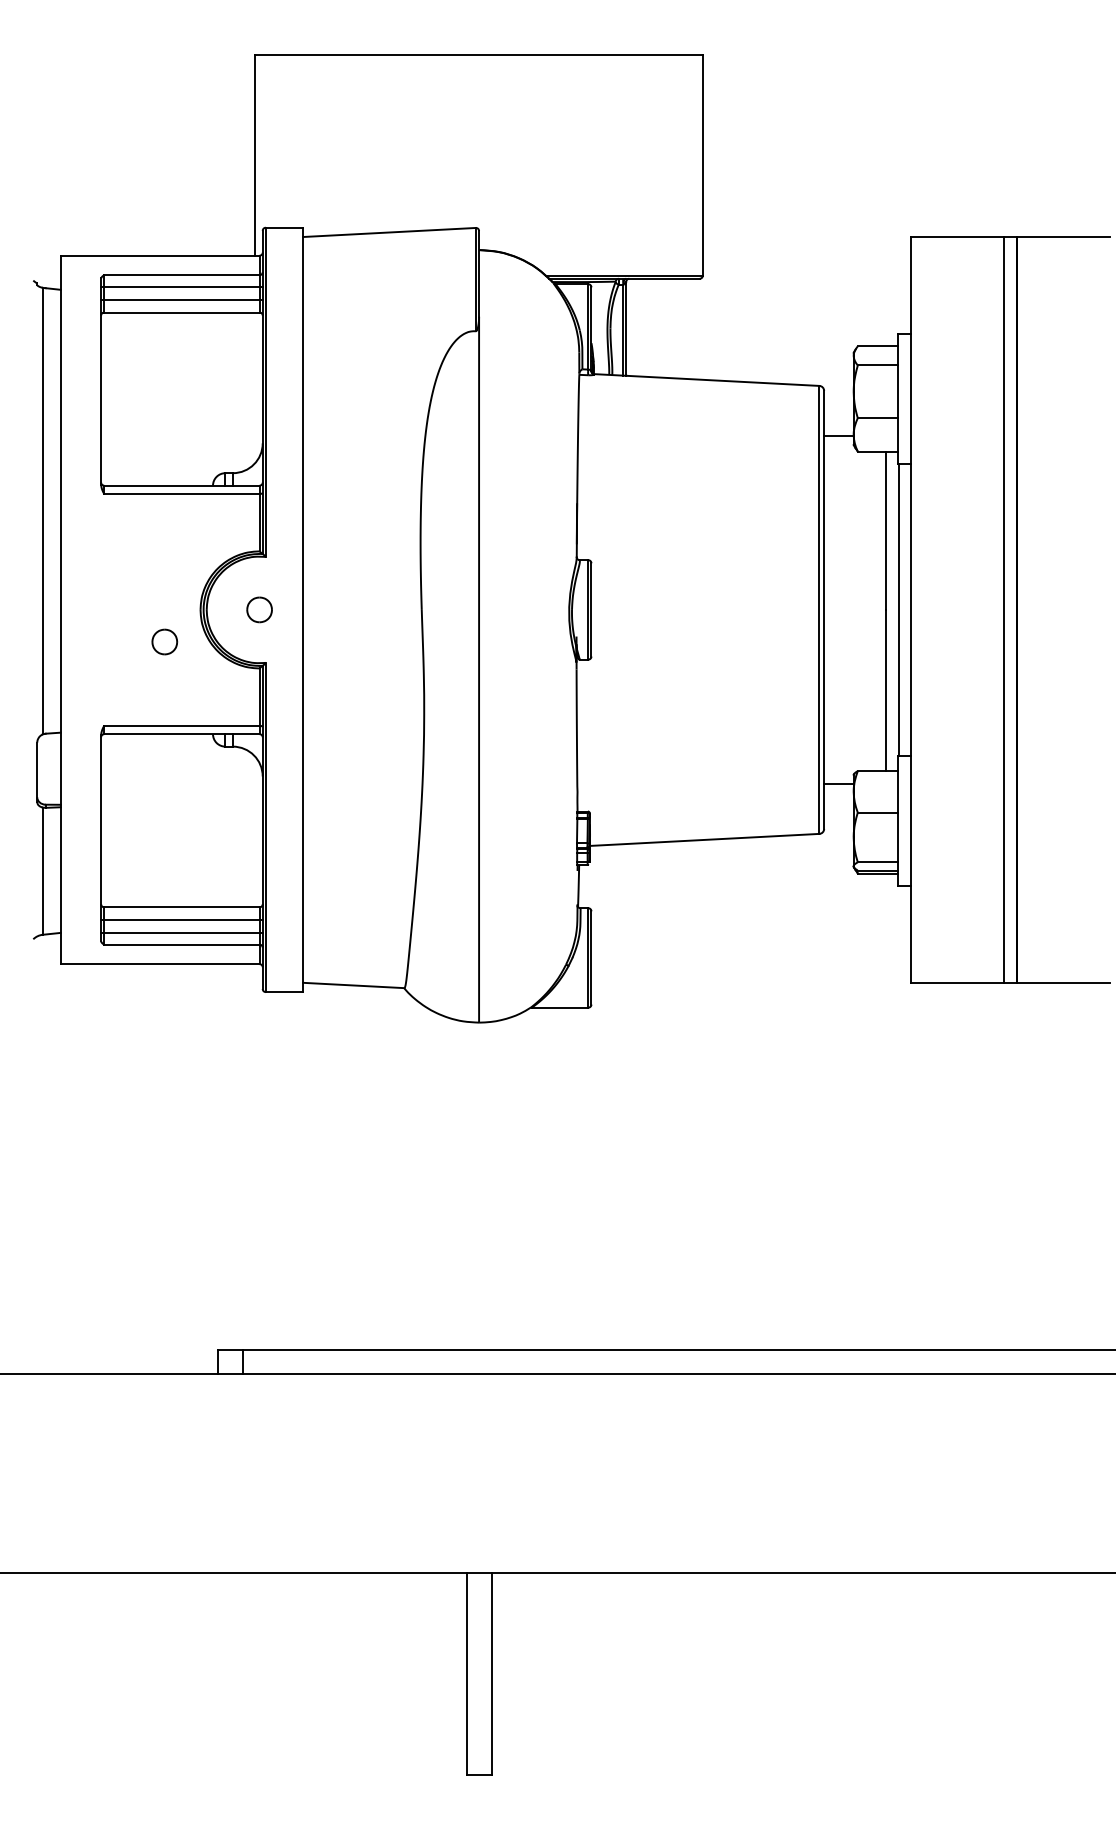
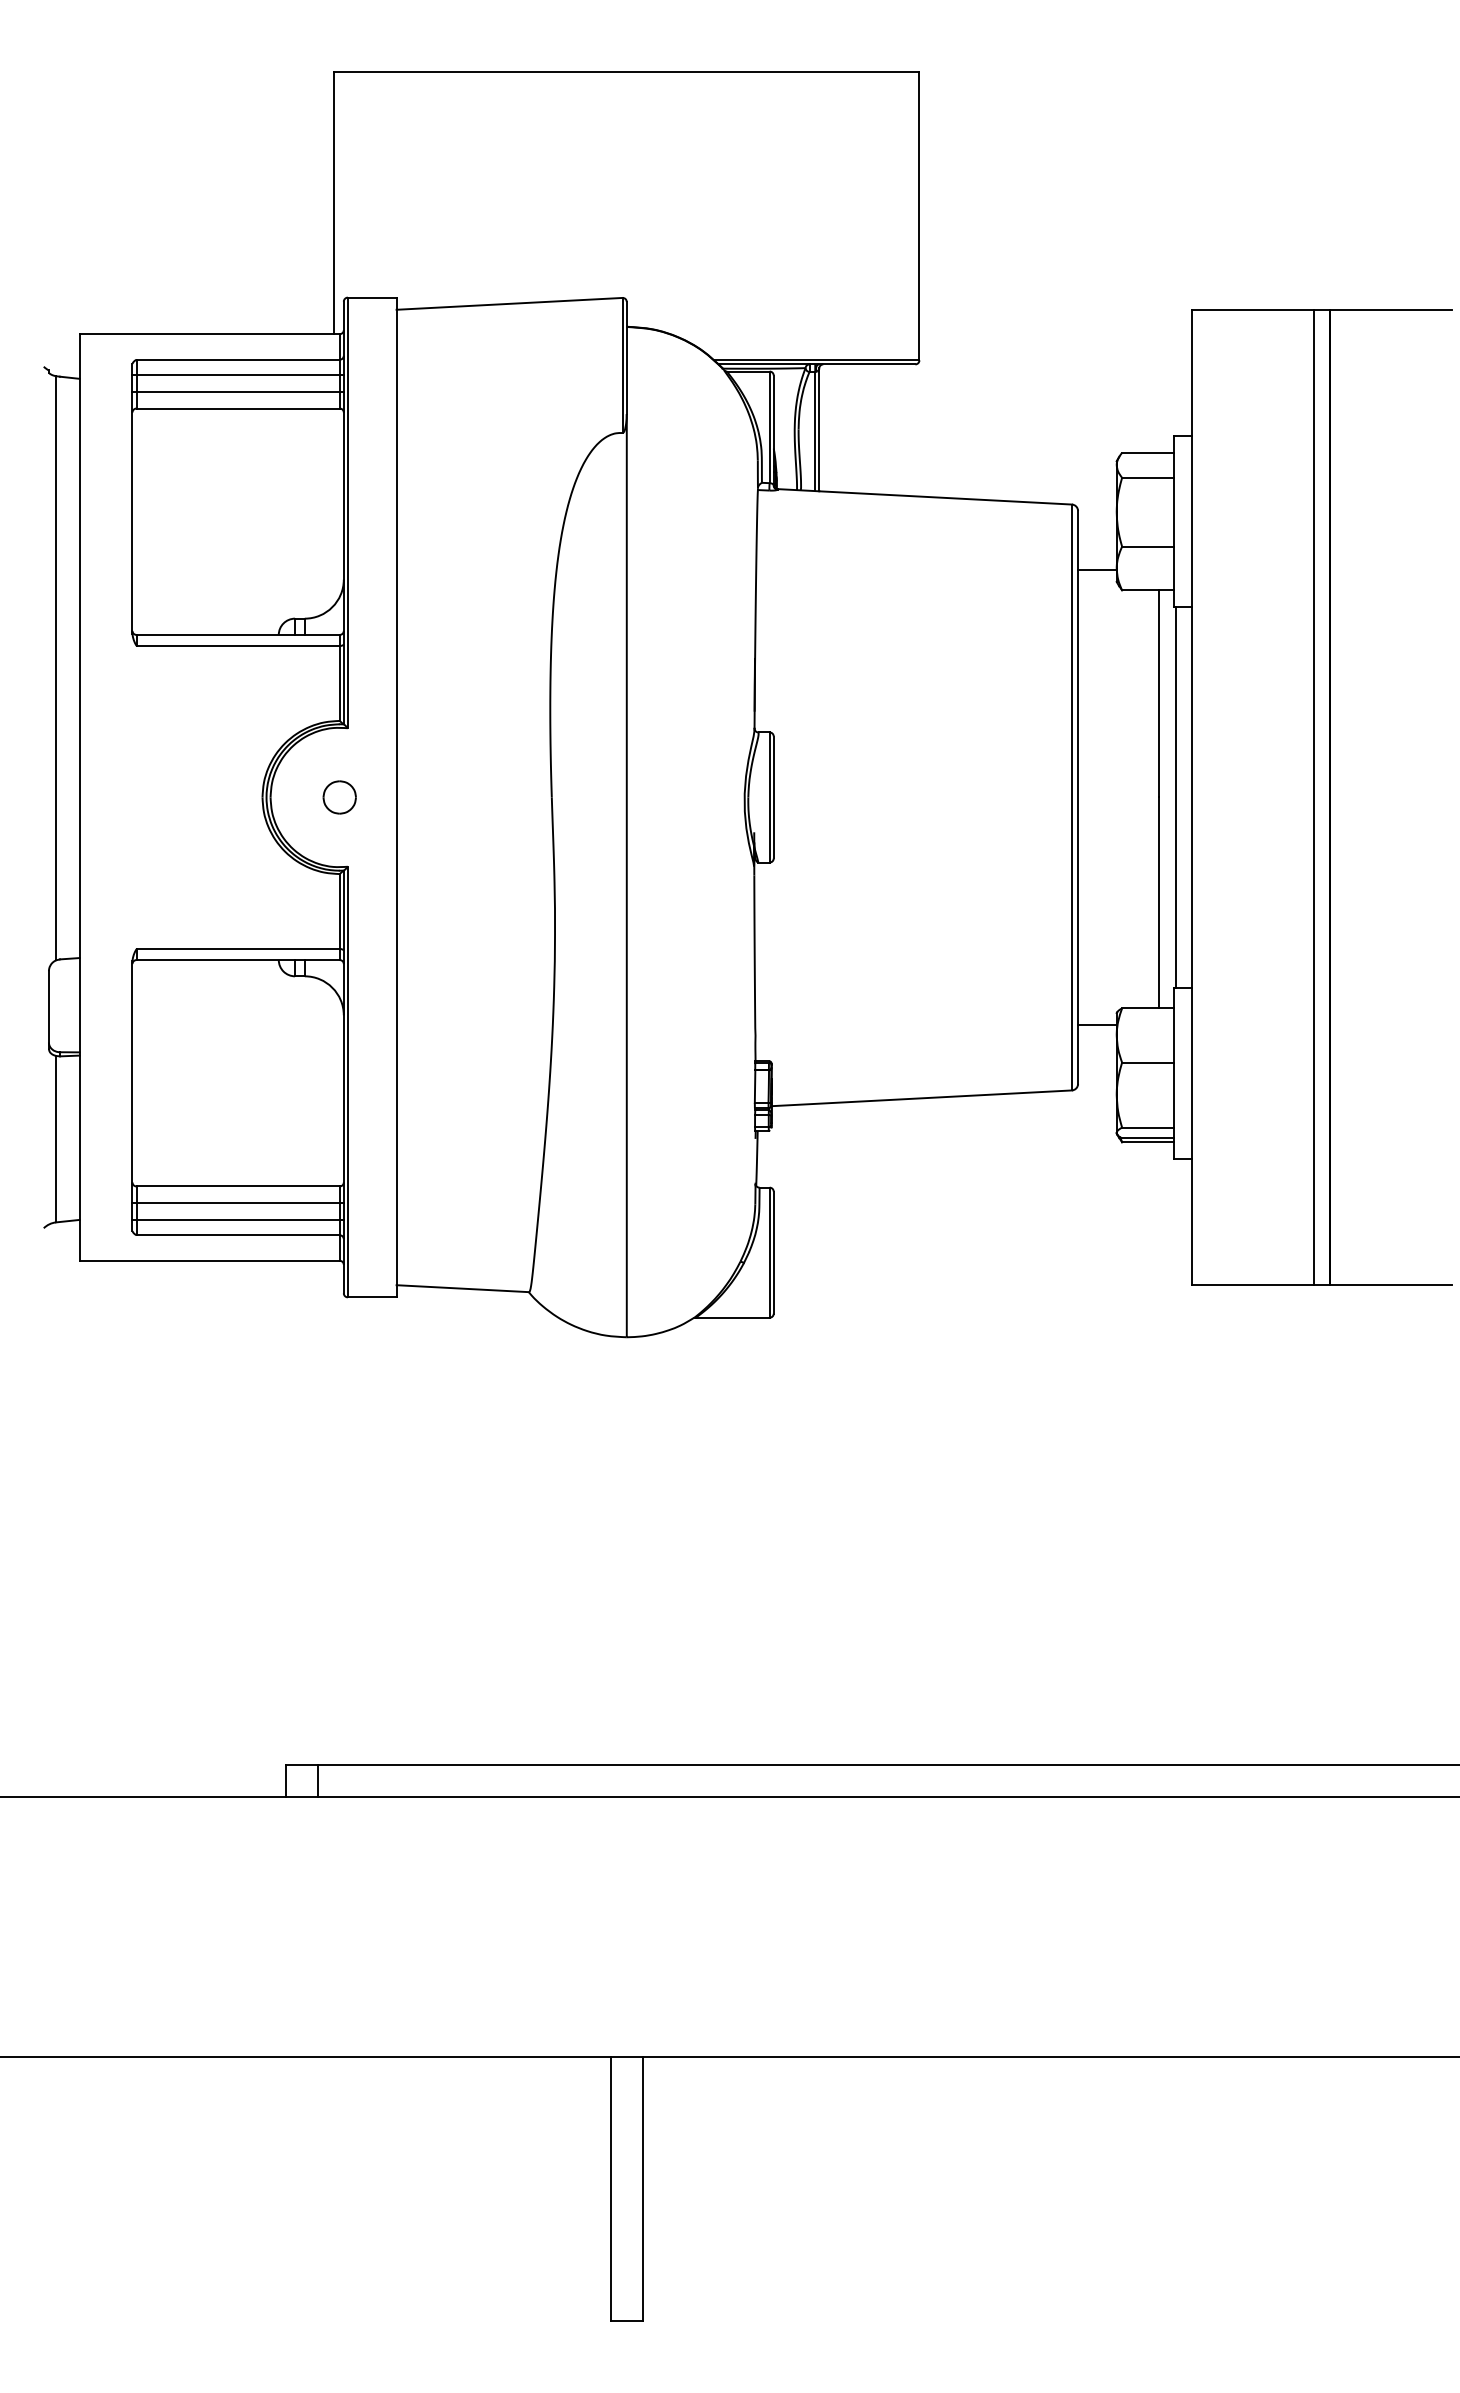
part: (164, 642) -> (215, 839), removed

